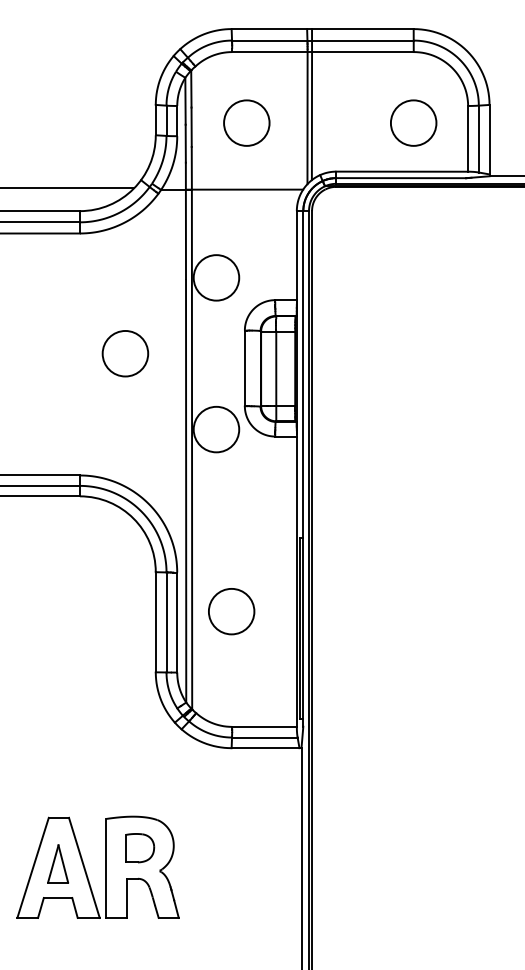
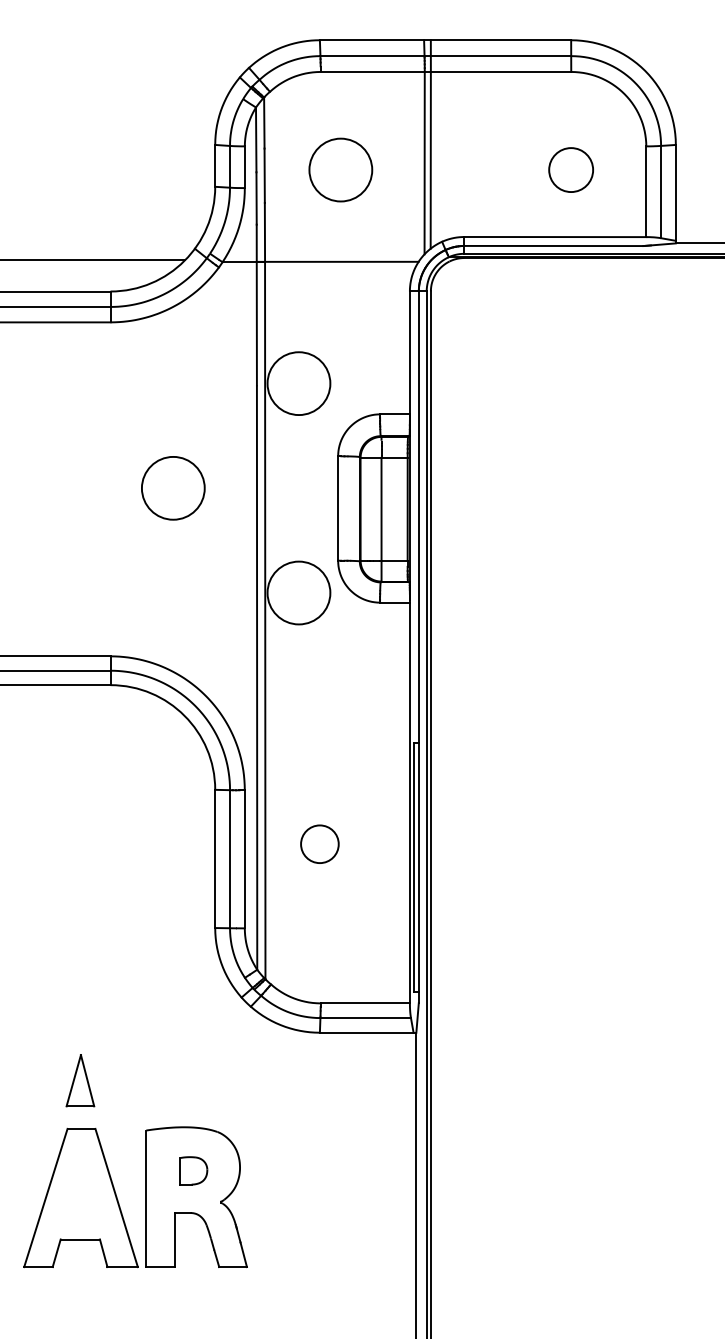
circle: (413, 122) -> (570, 169), size x0.7
circle: (231, 611) -> (319, 844), size x0.6
part: (140, 848) -> (194, 1171), size x0.7
part: (58, 863) -> (80, 1080), moved

